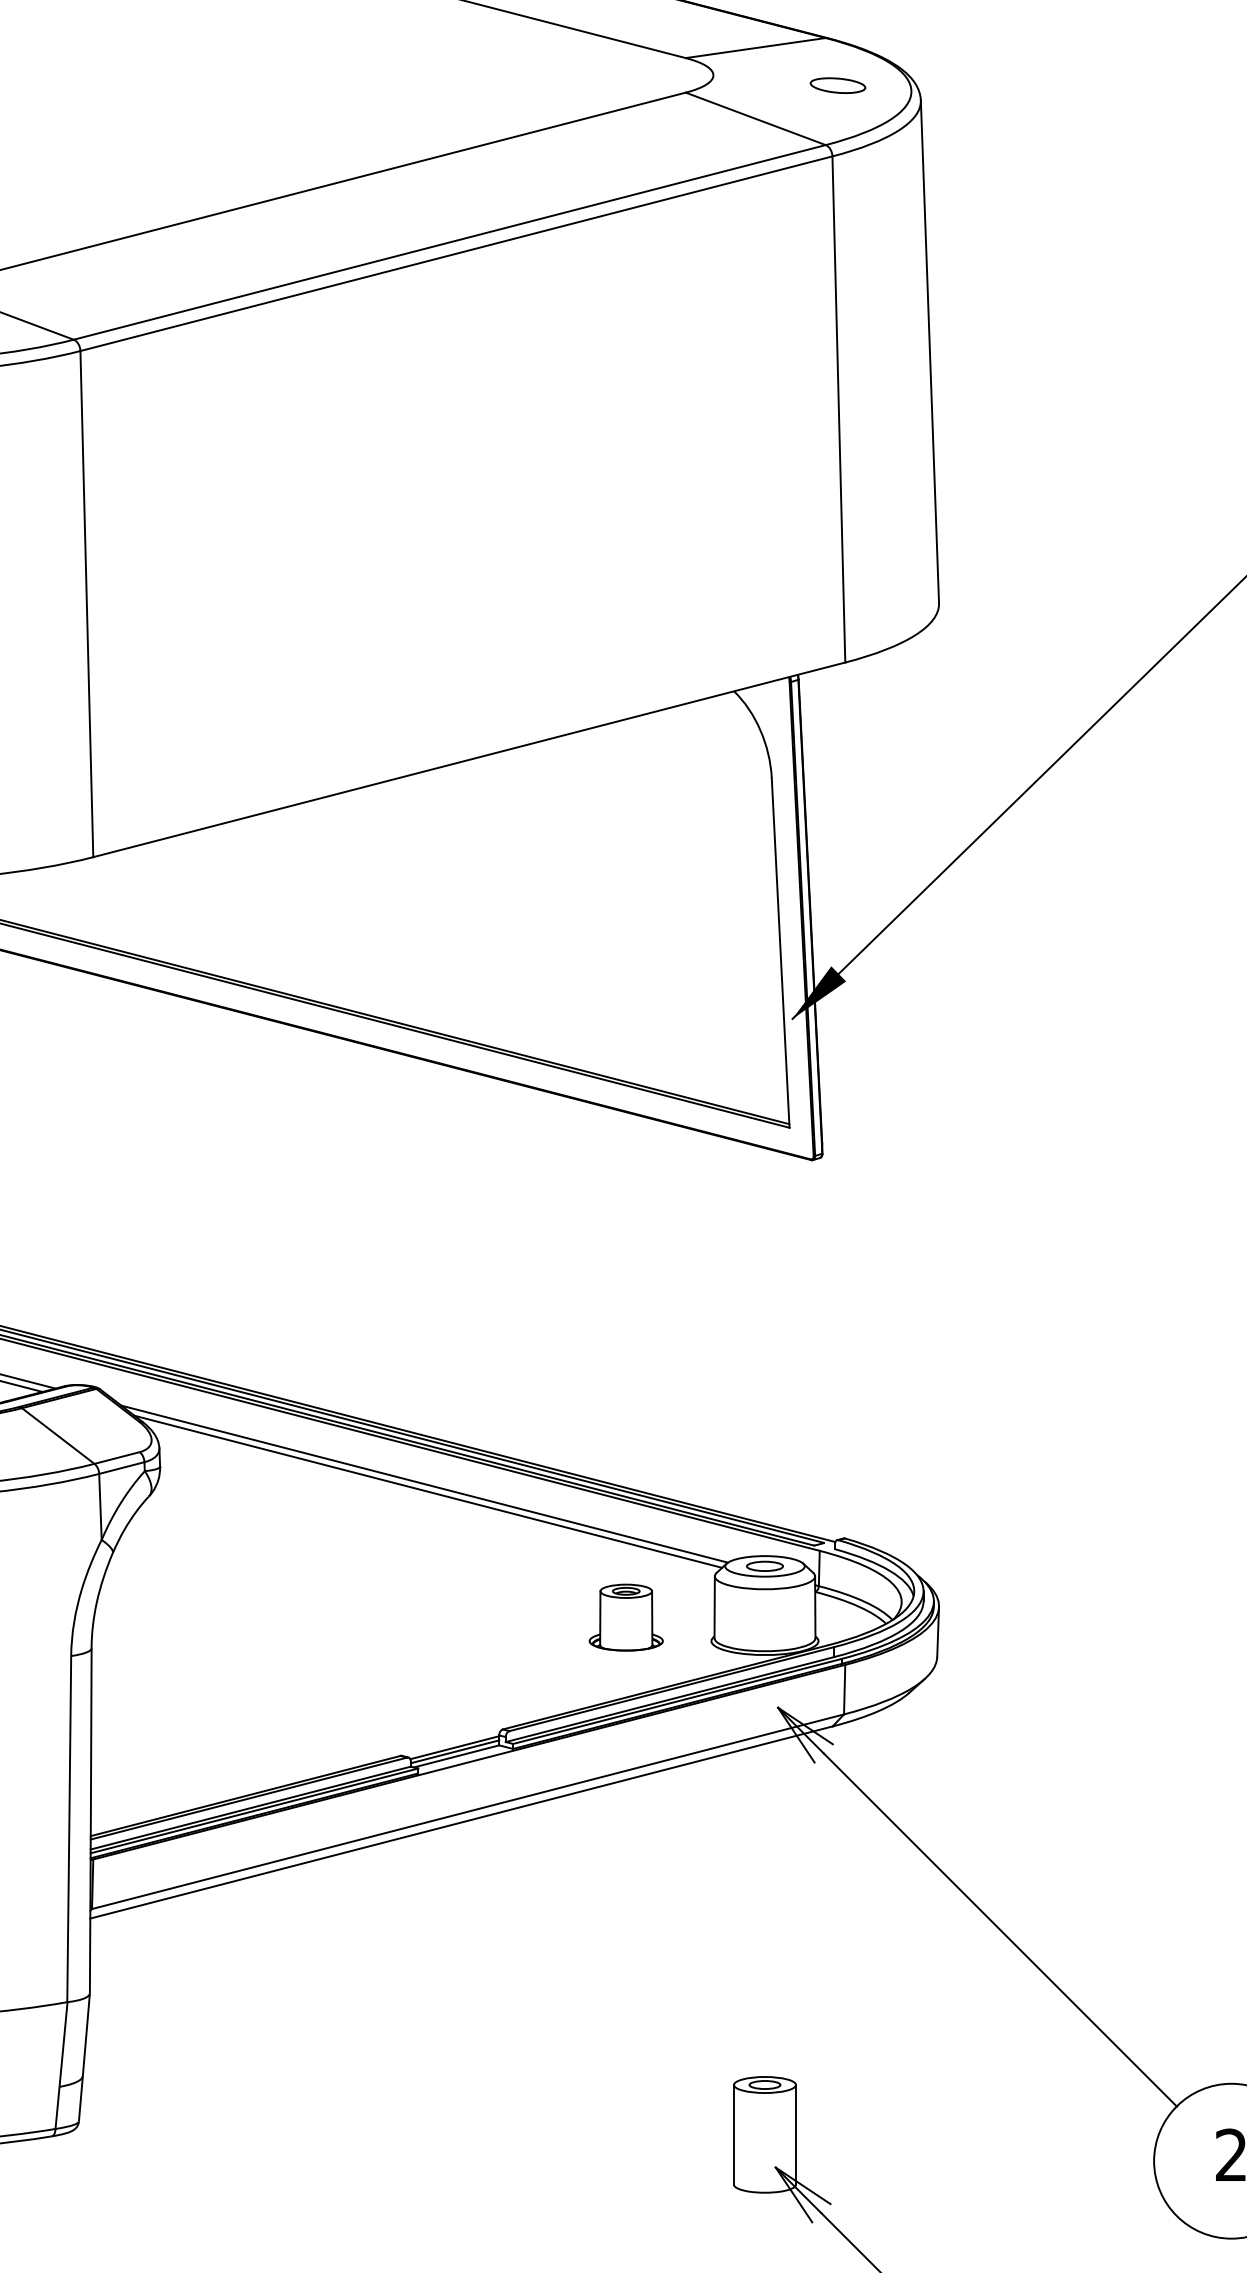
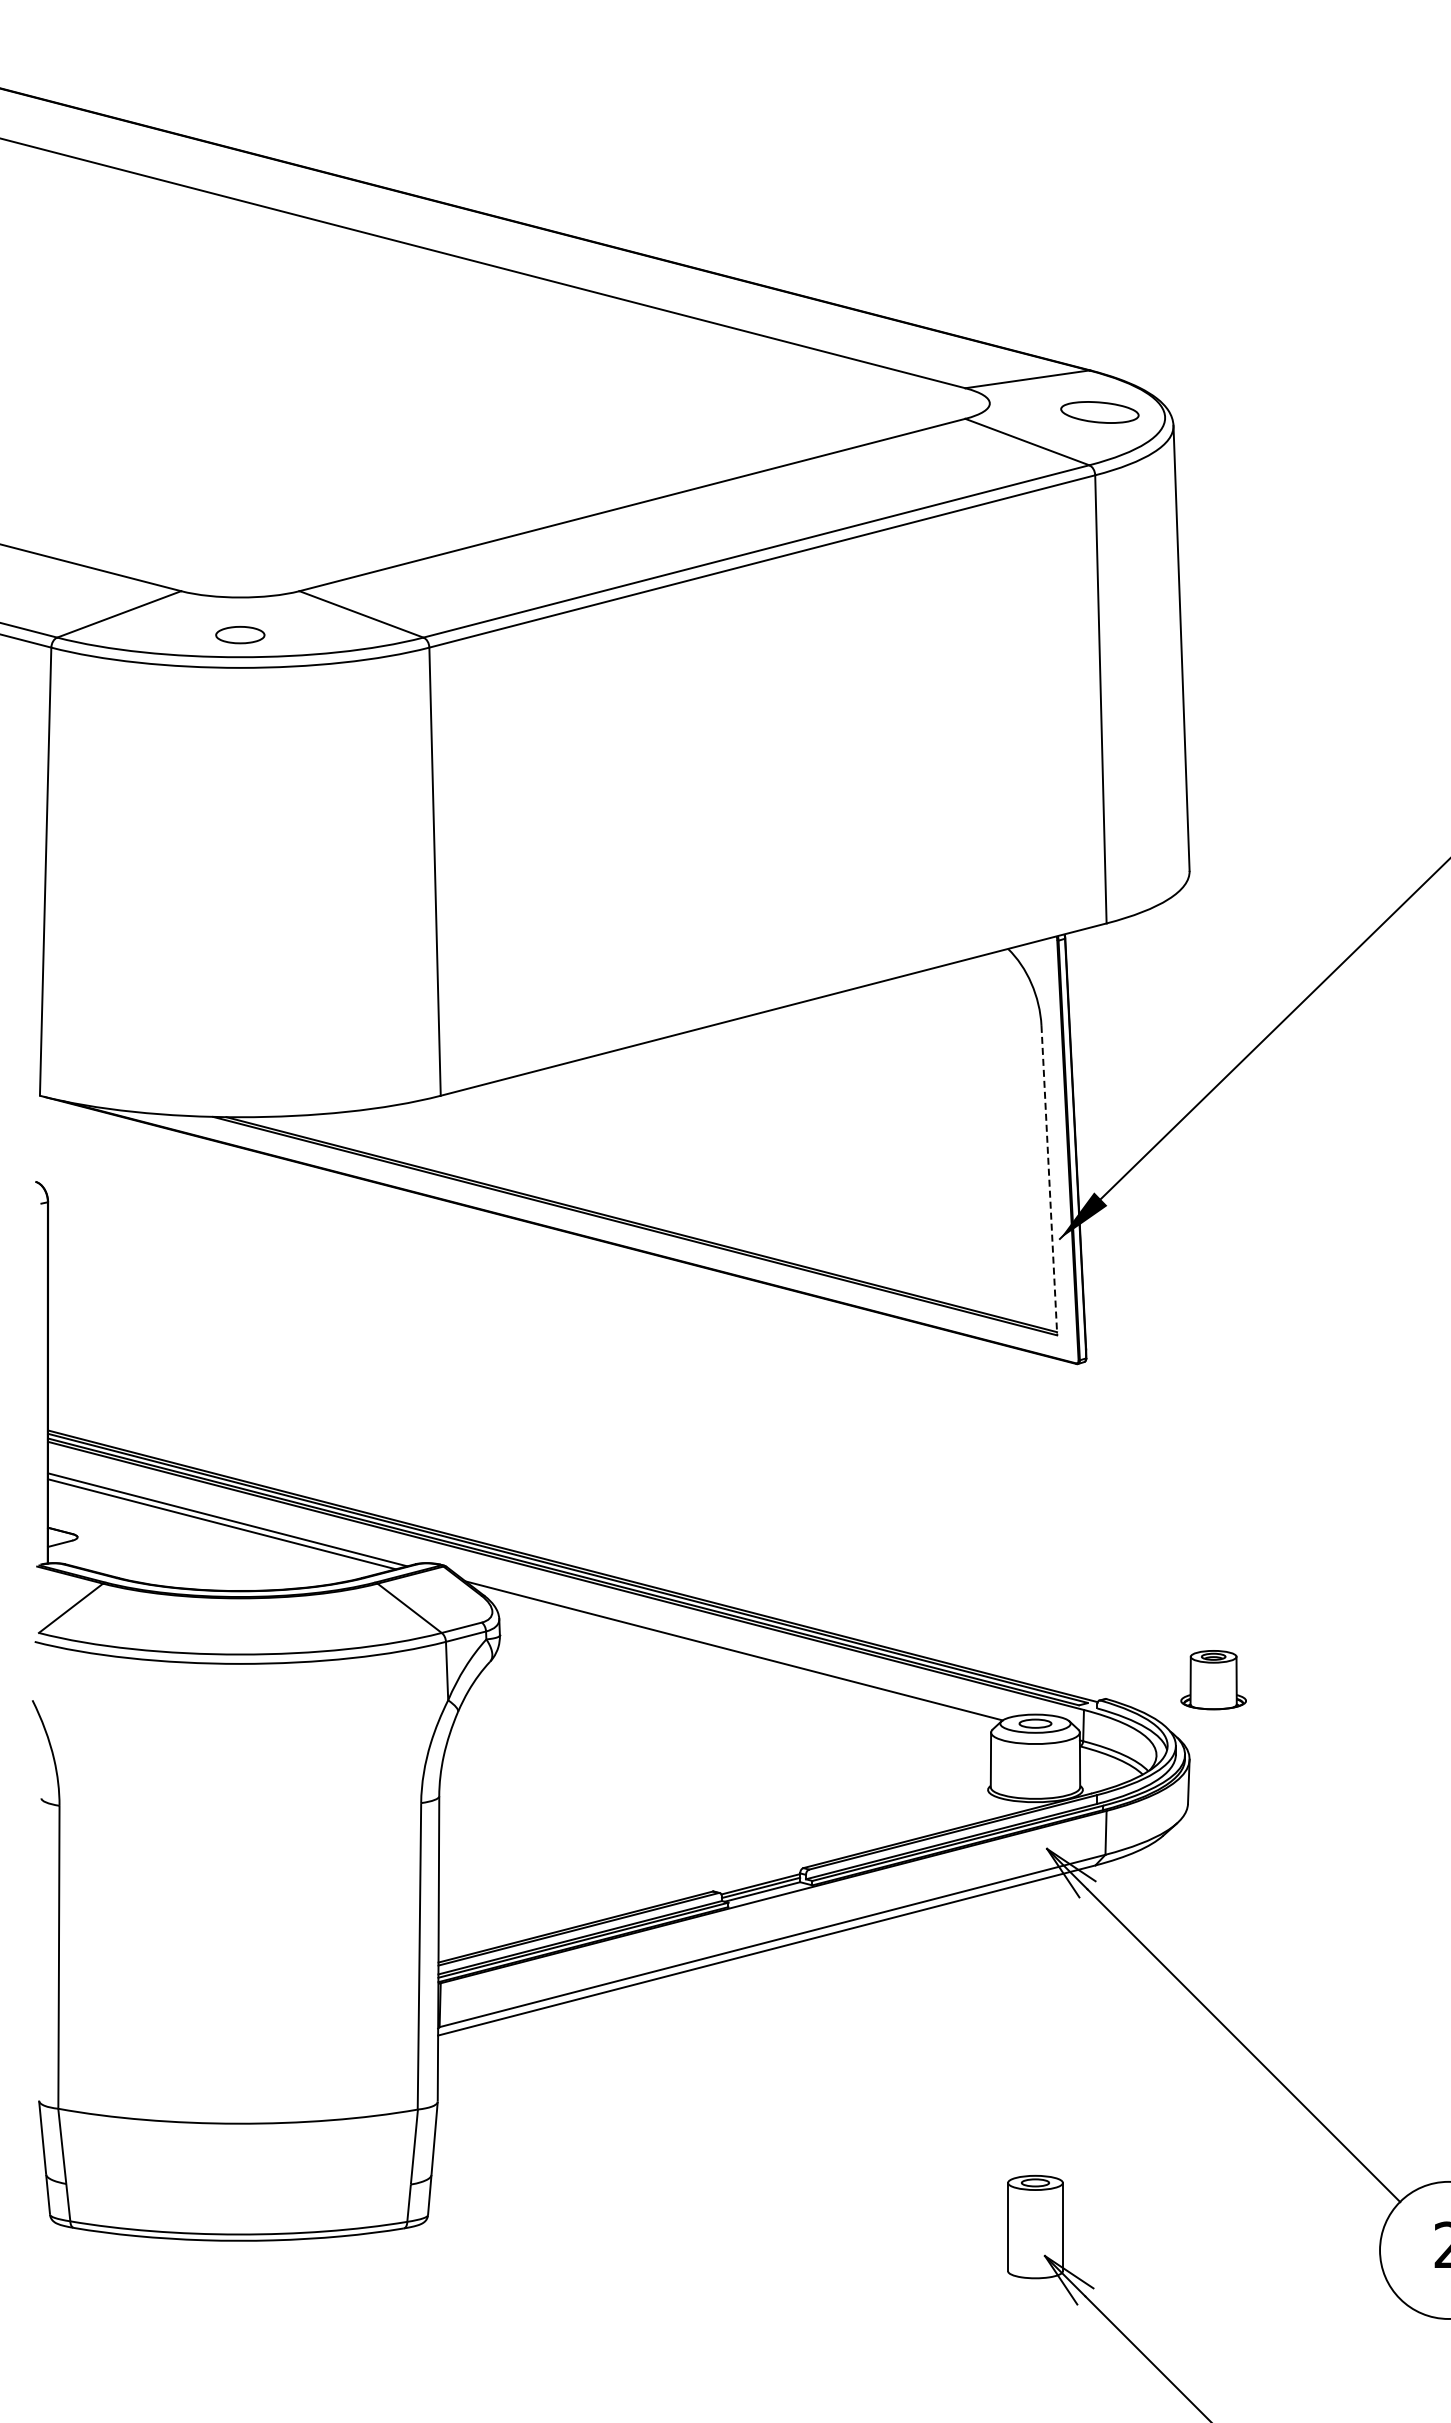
part: (838, 85) -> (1100, 412), size x1.6
line: (780, 952) -> (1049, 1180), solid -> dashed
line: (428, 1491) -> (737, 1657), removed
part: (626, 1618) -> (1213, 1680), moved

